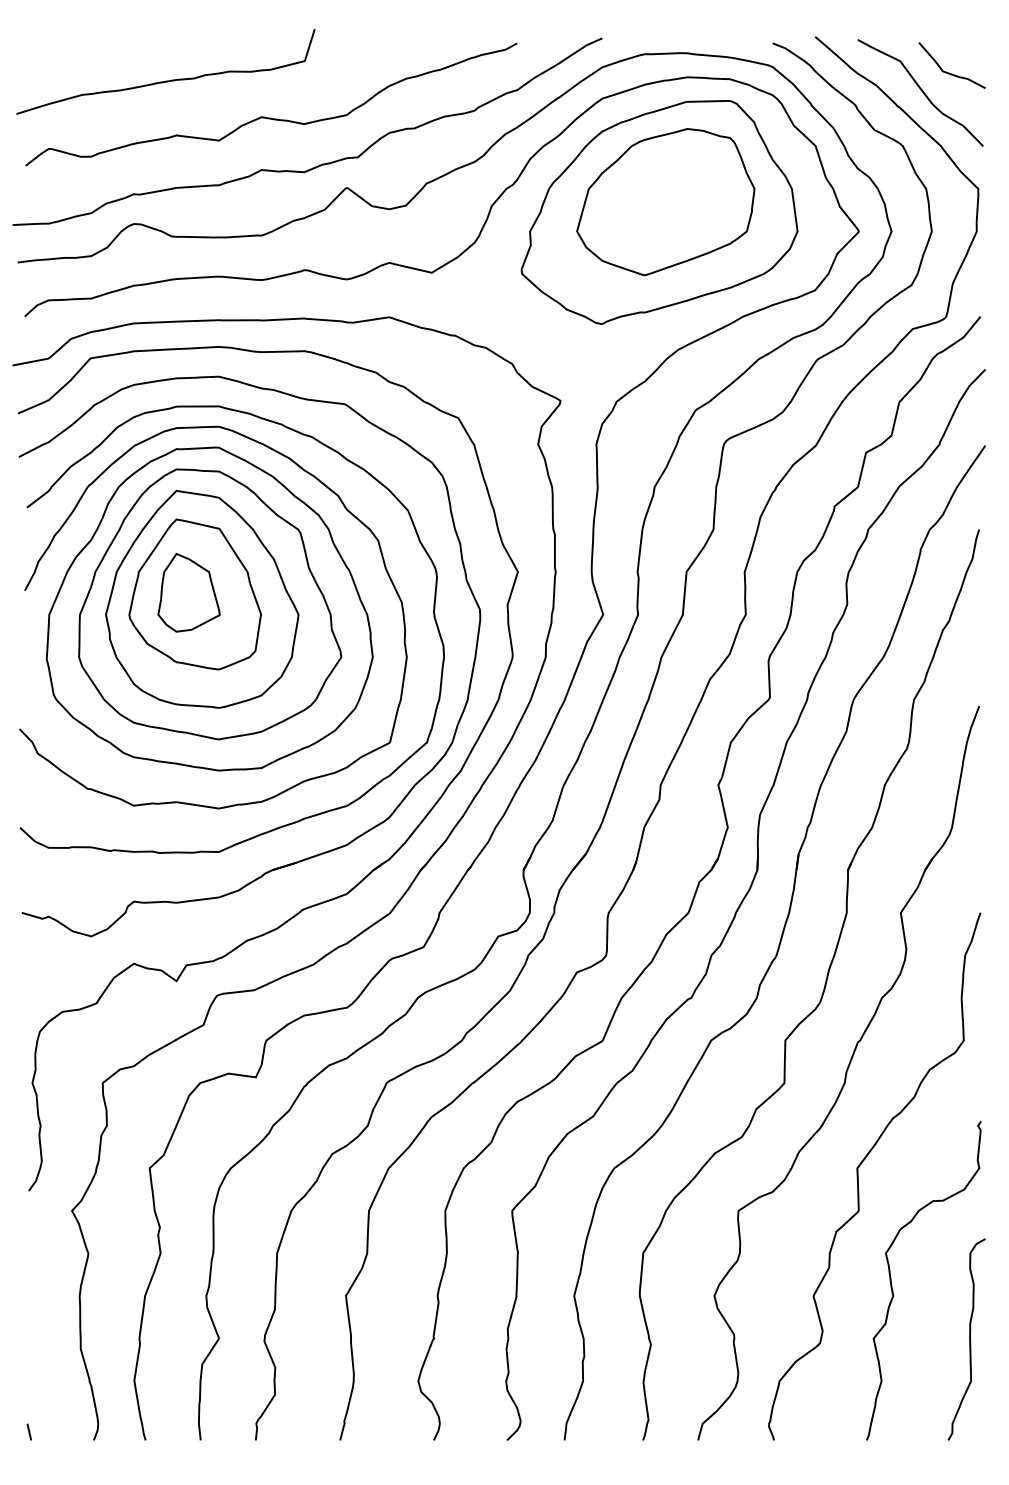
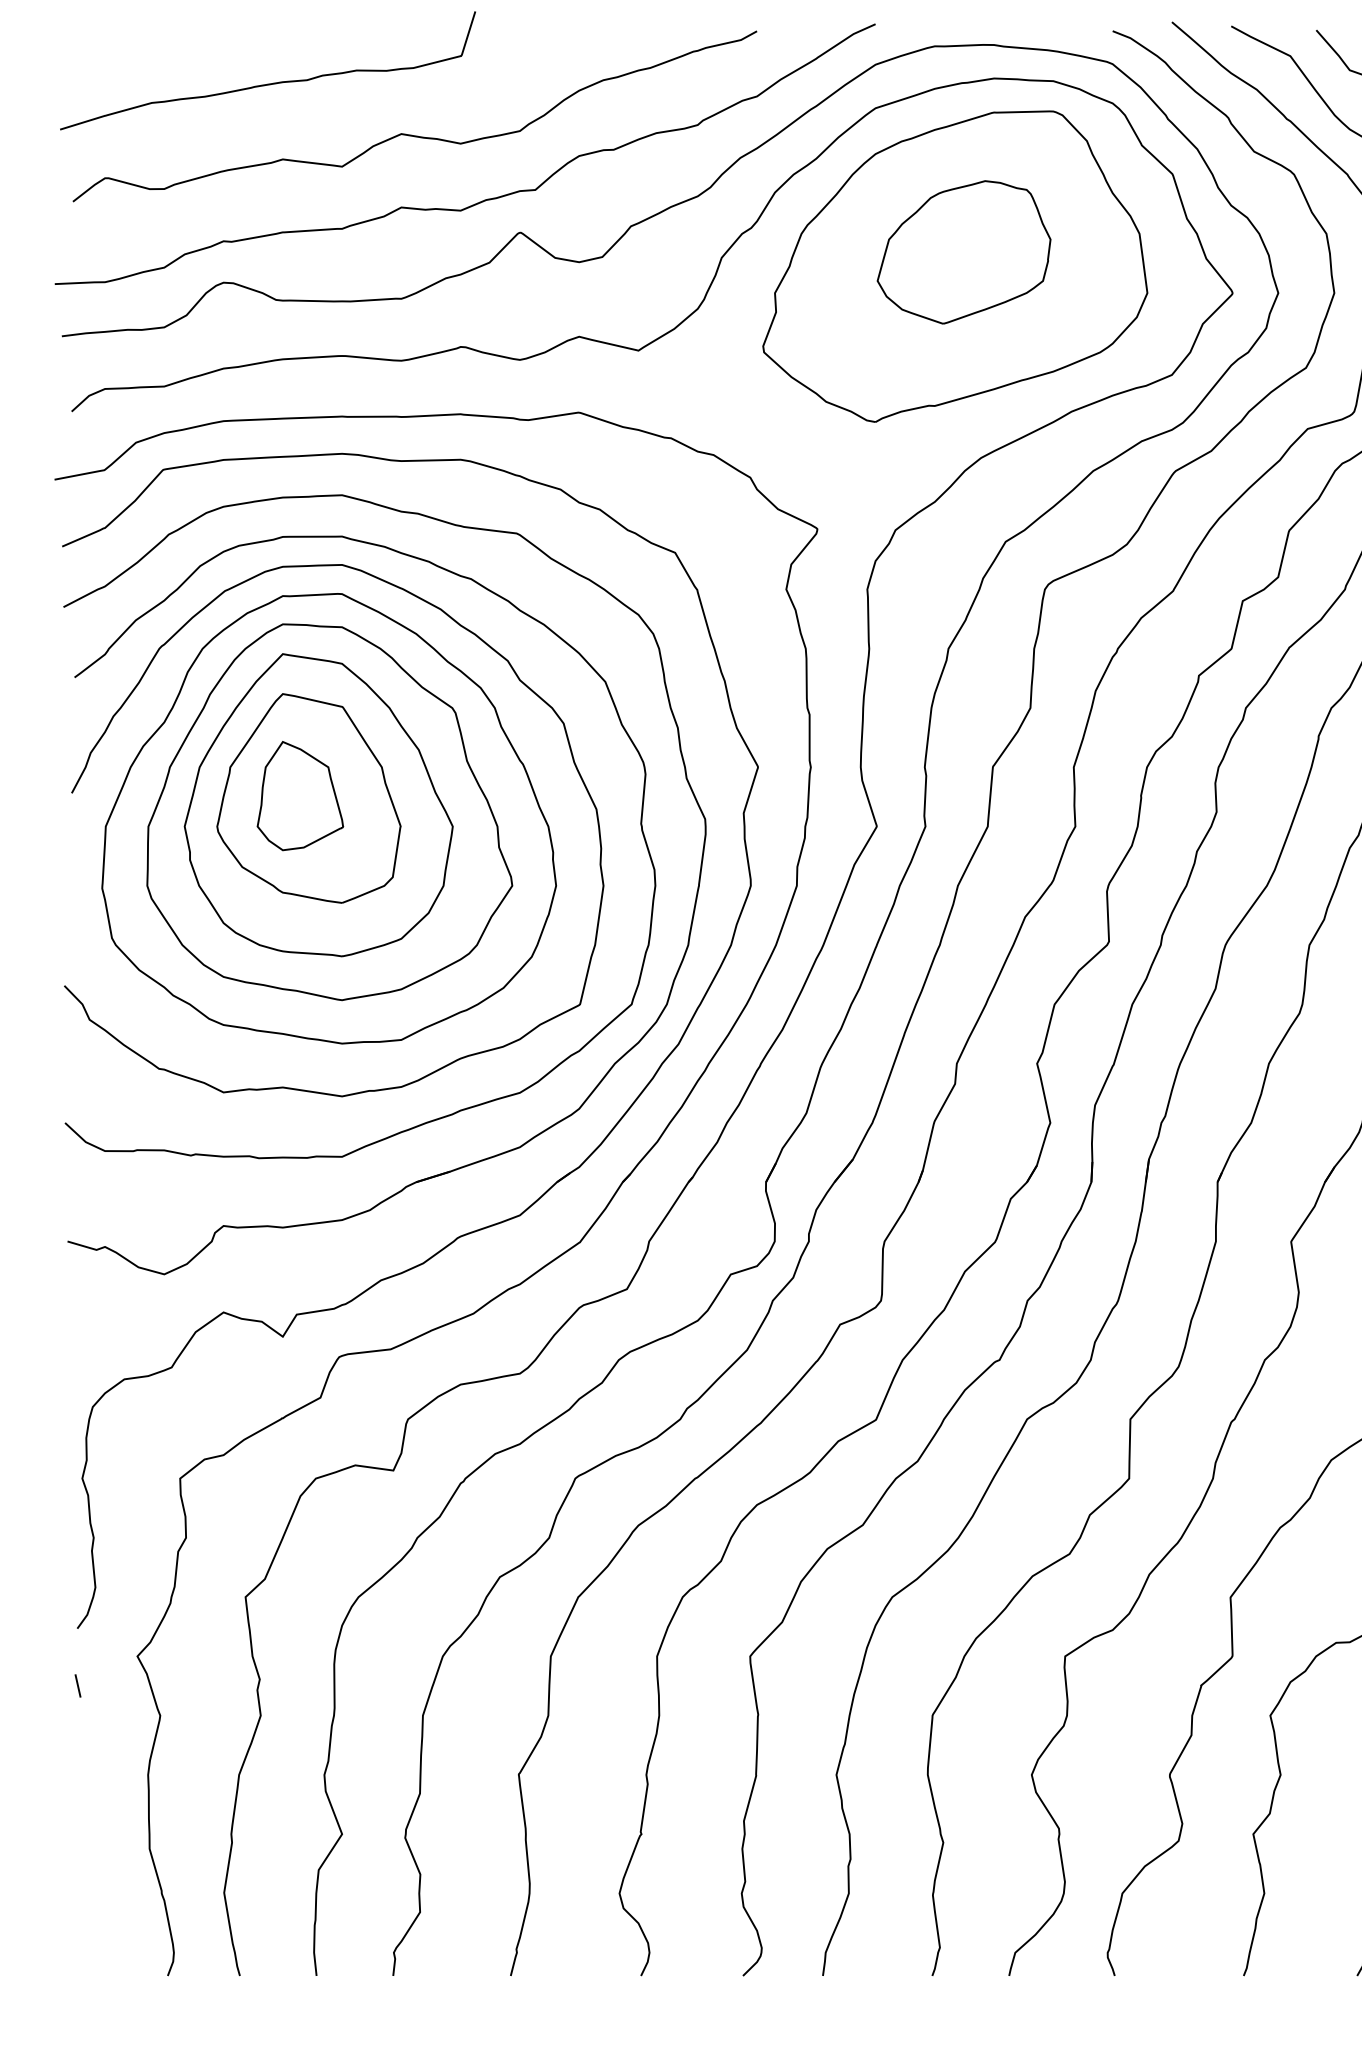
part: (665, 202) -> (963, 252), size x0.7
line: (28, 1431) -> (76, 1685), moved

